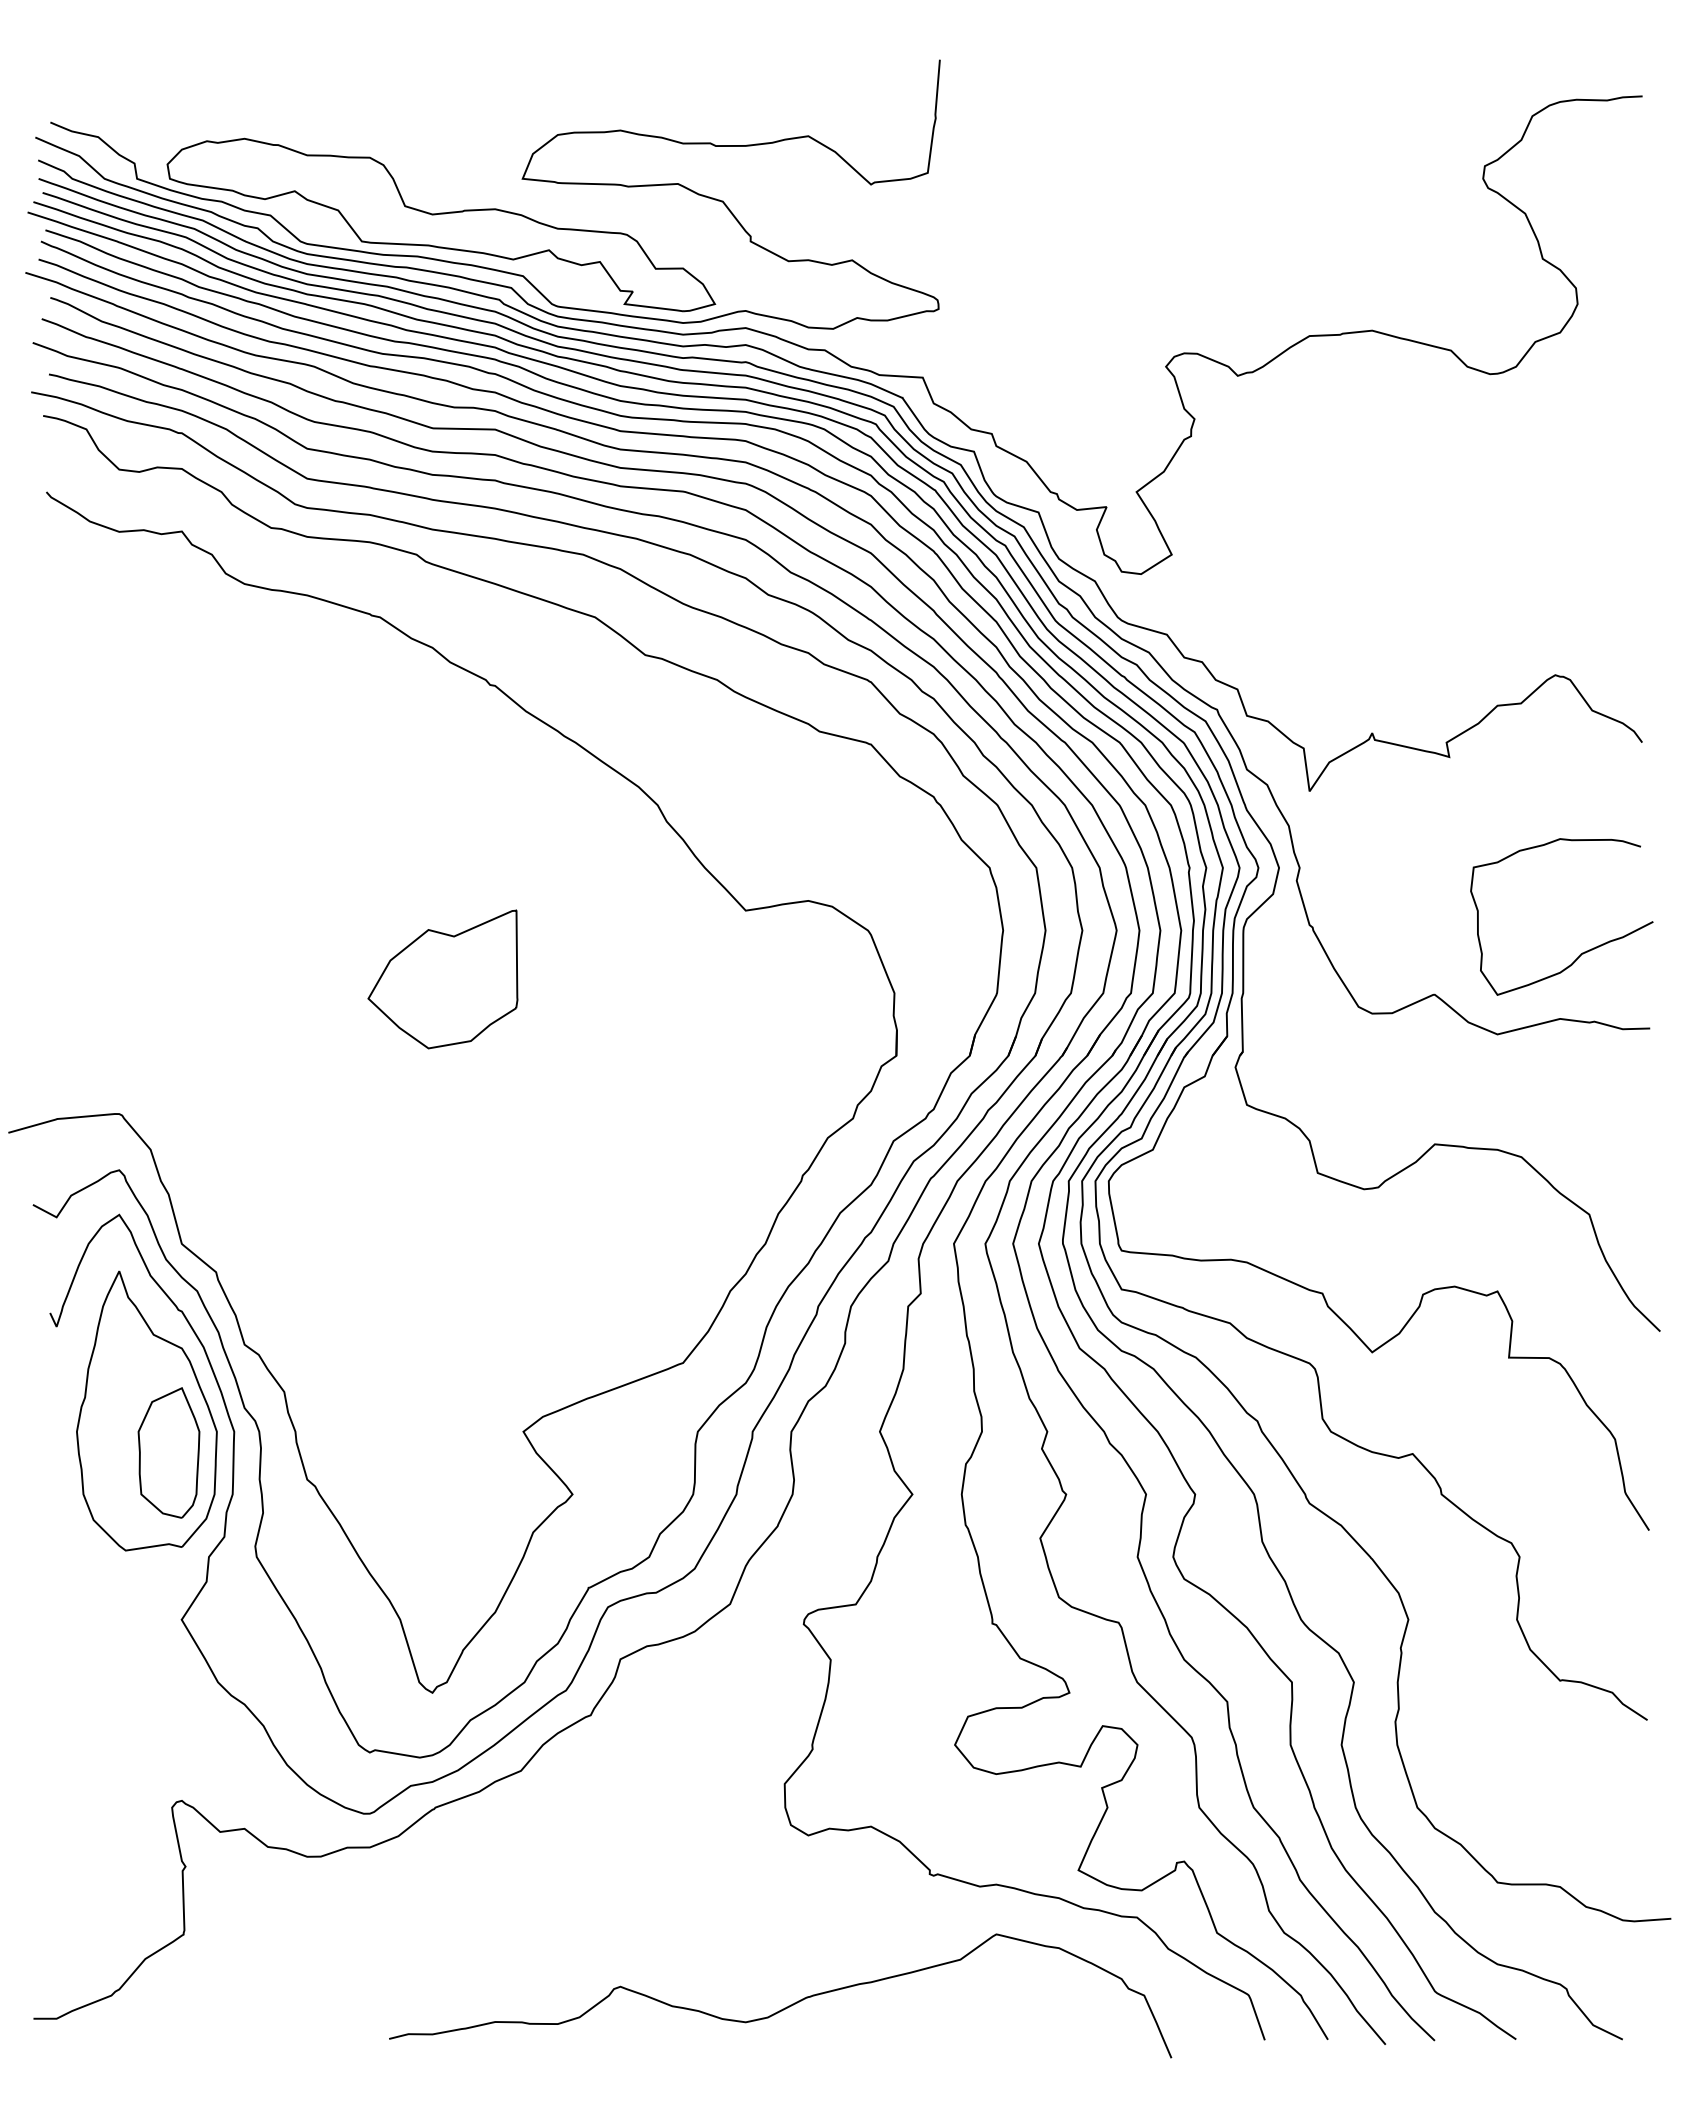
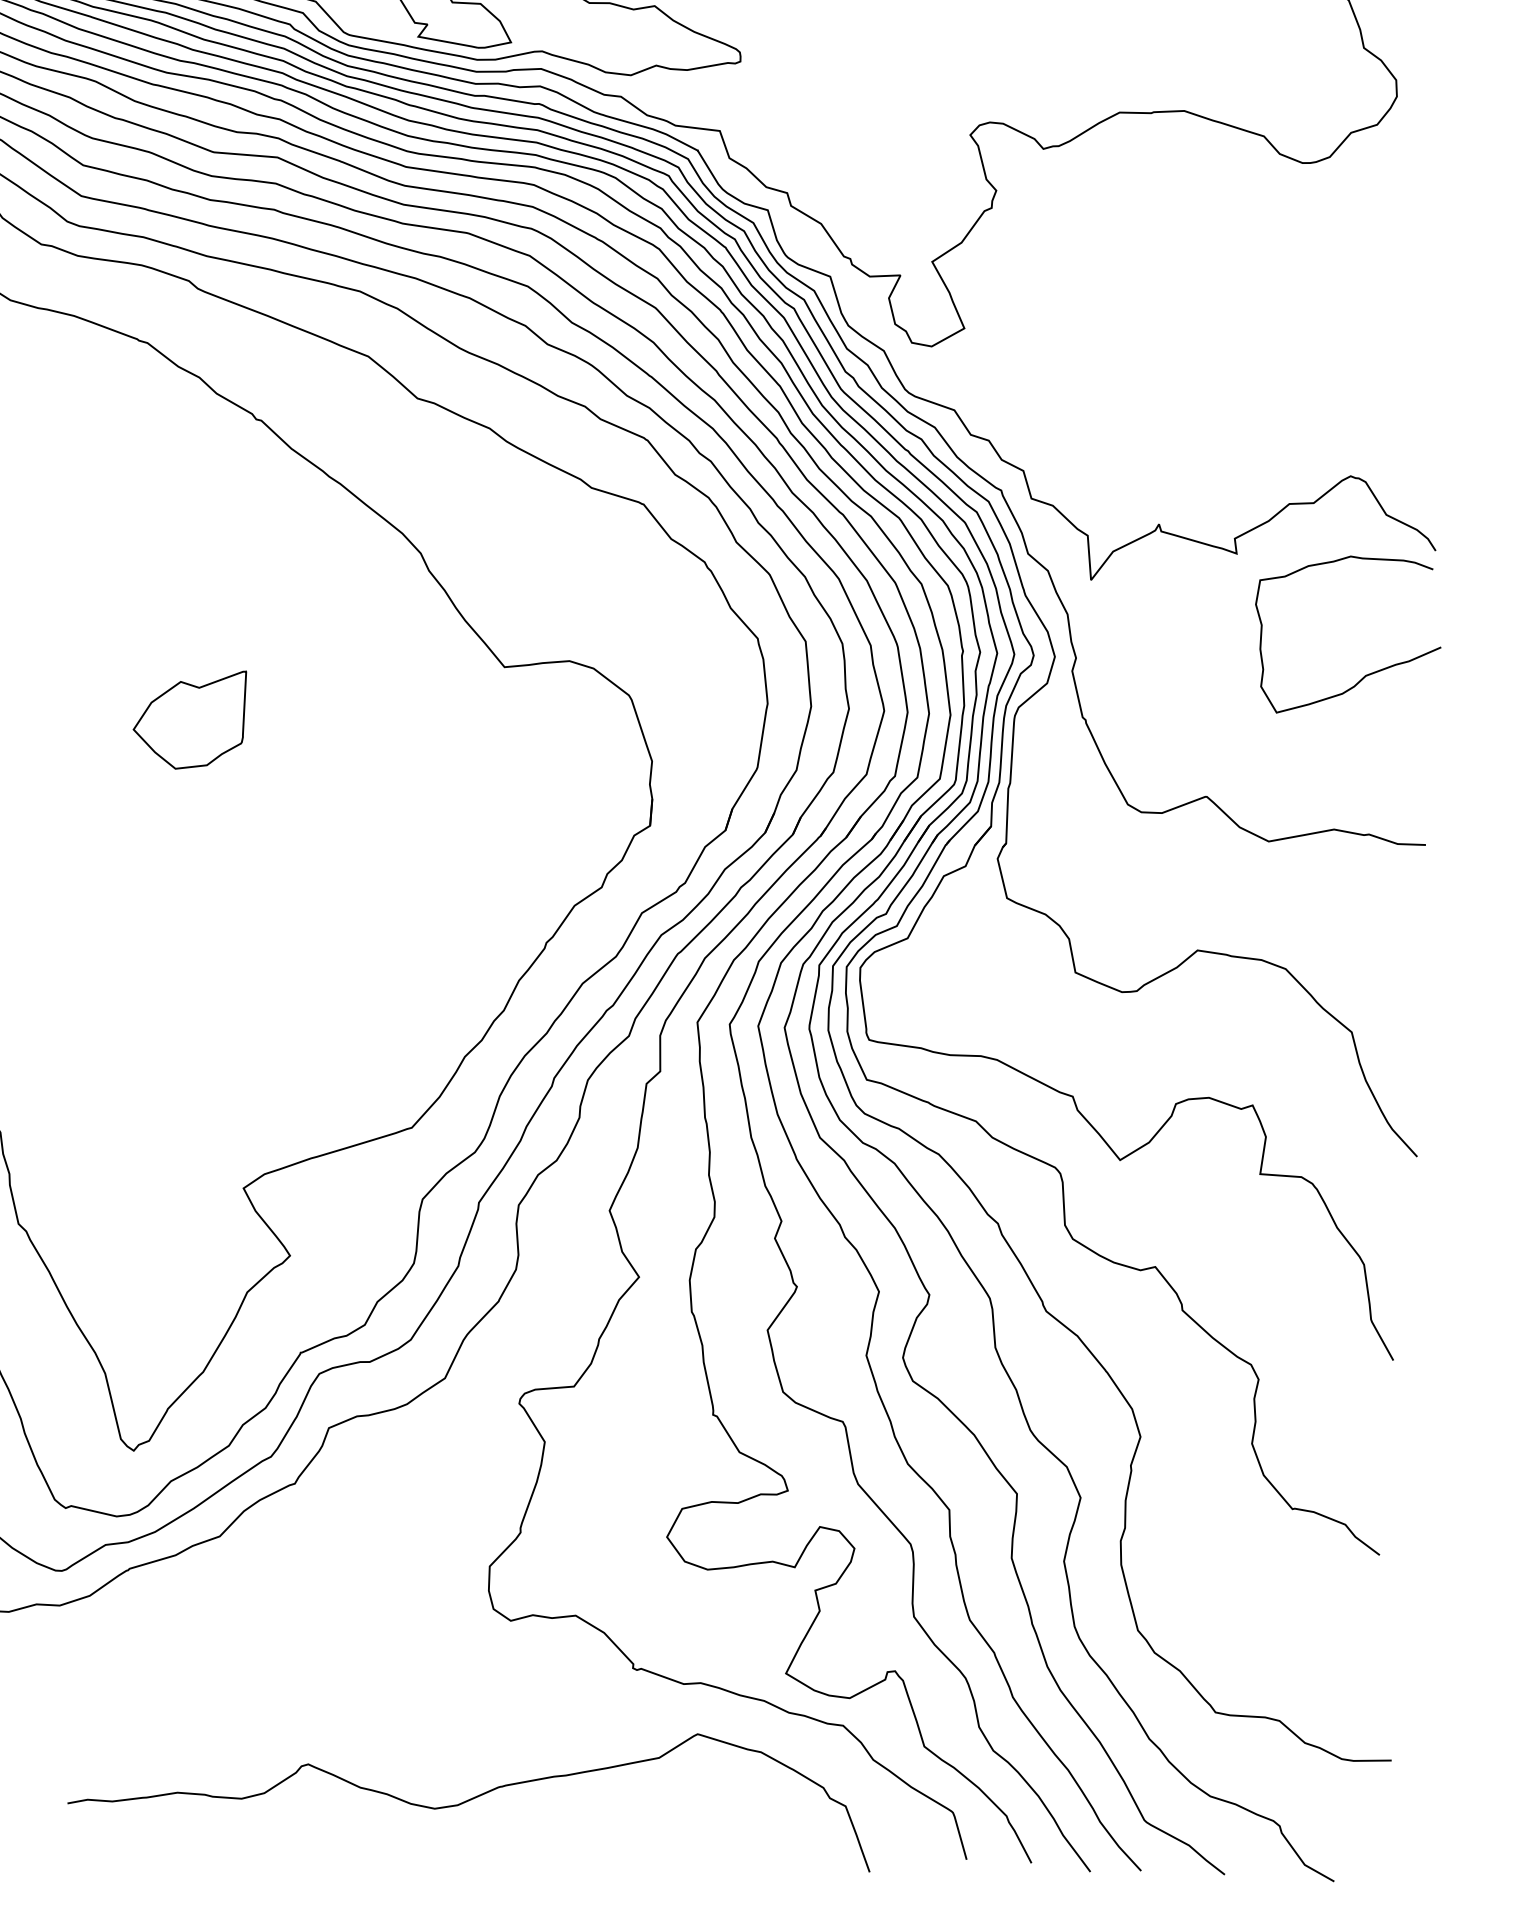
curve: (1582, 952) -> (1366, 674), moved
part: (442, 979) -> (188, 718), size x0.71

